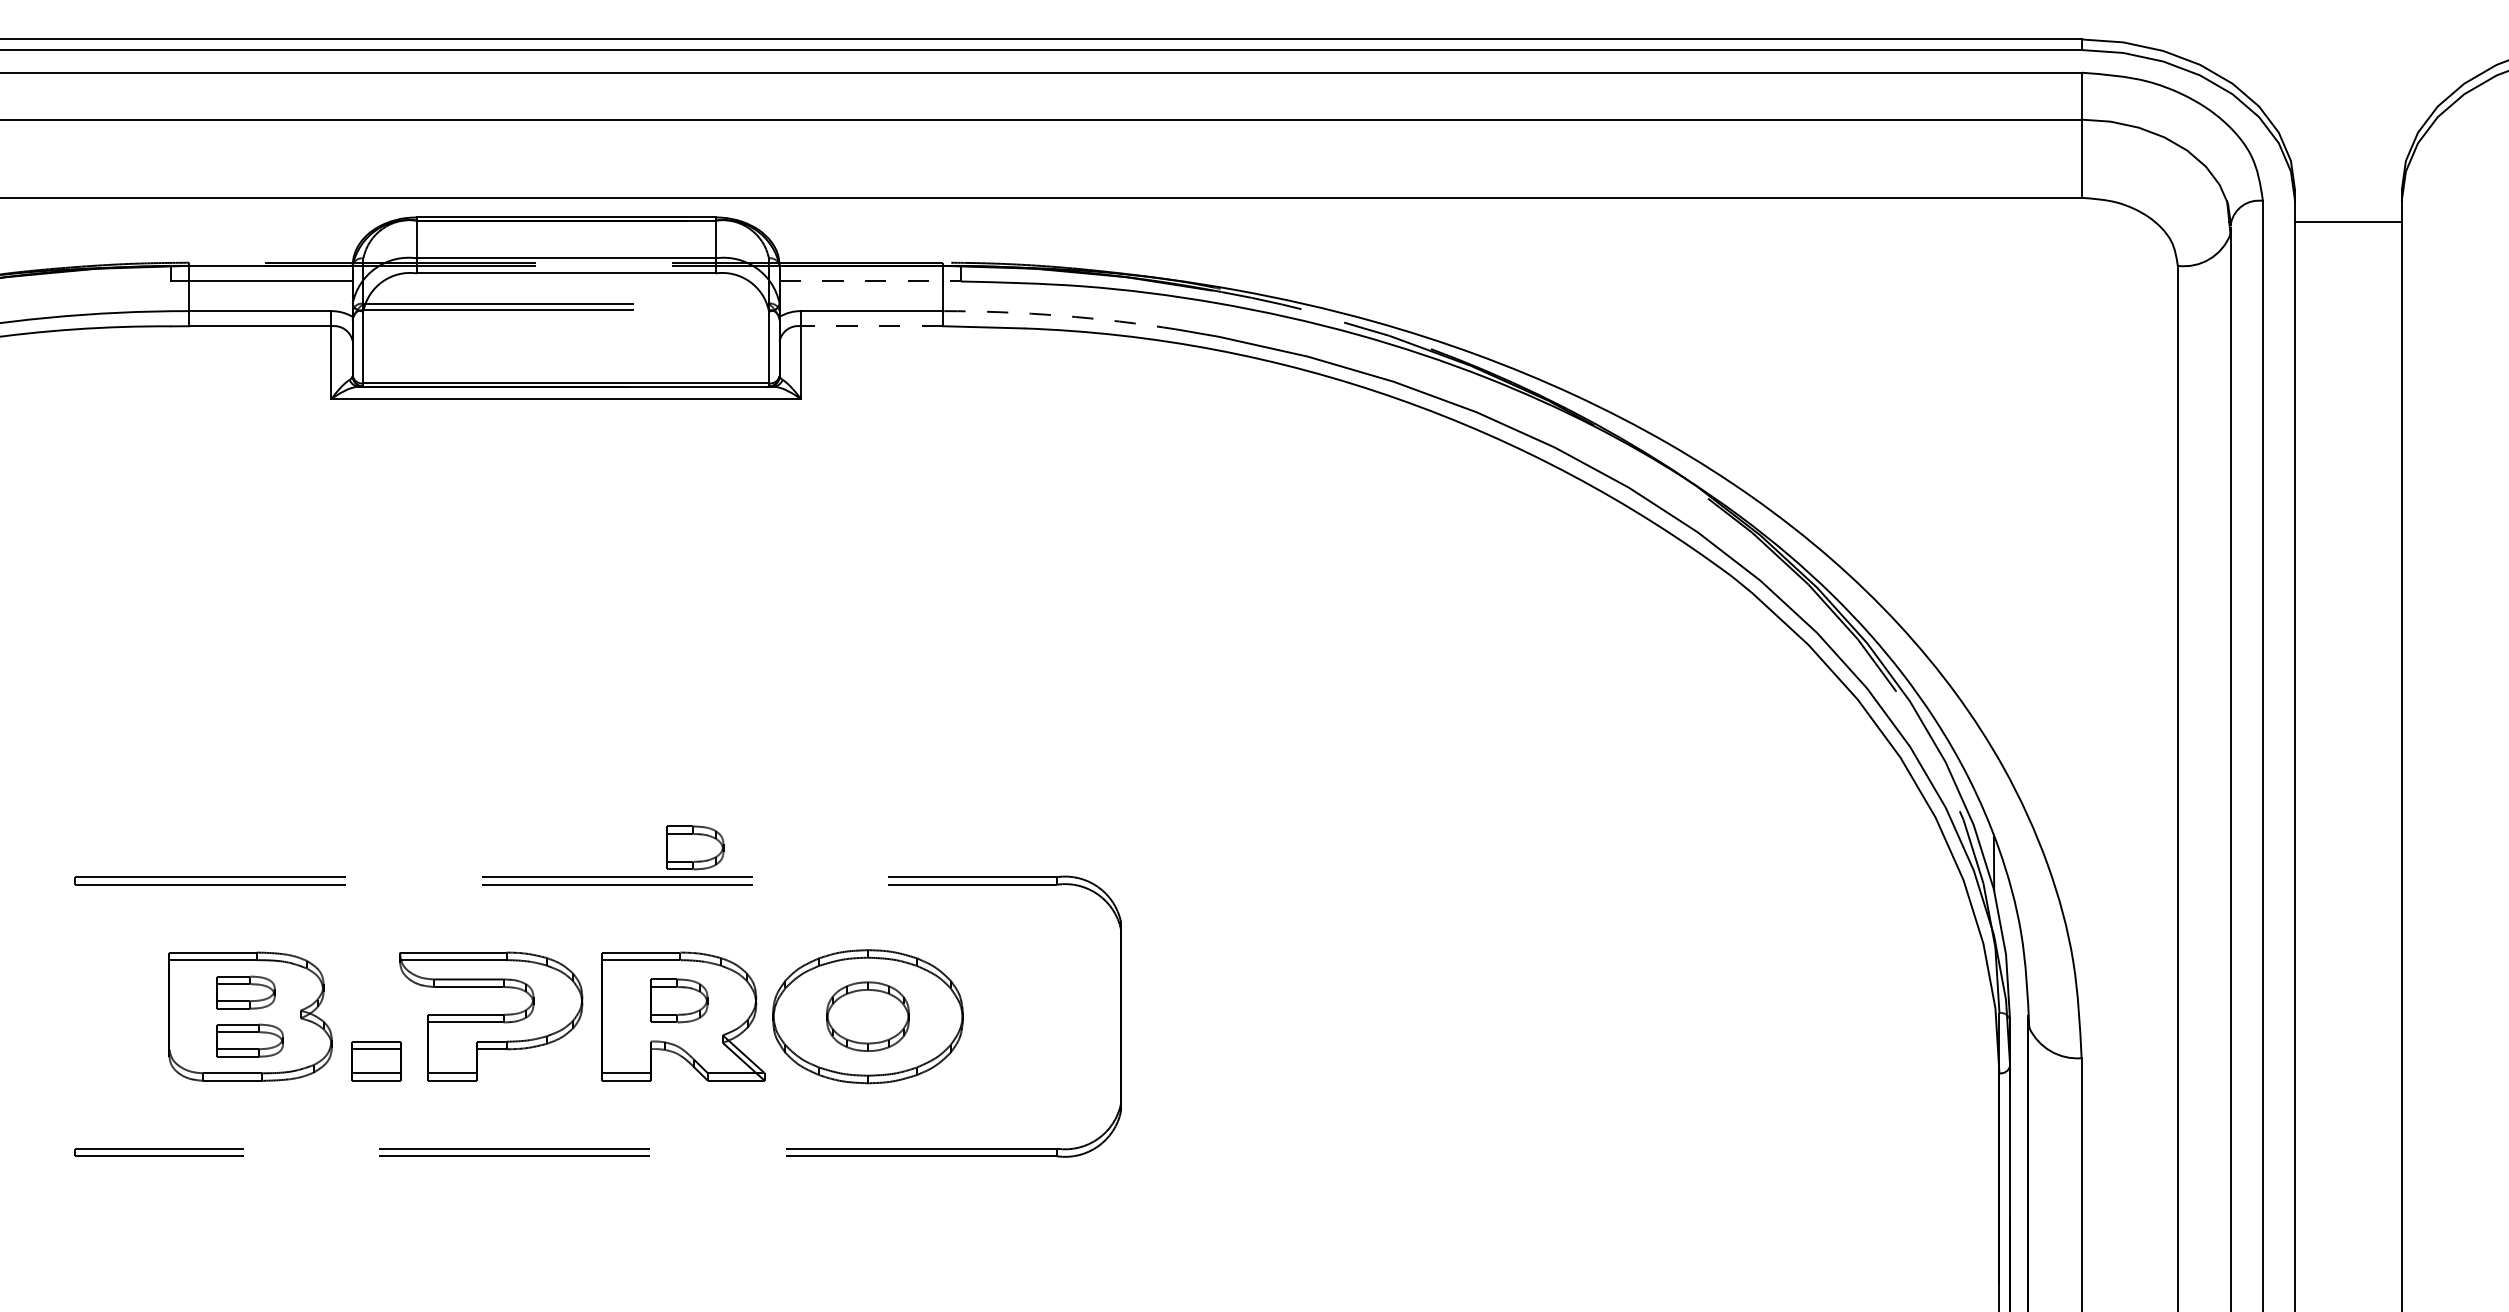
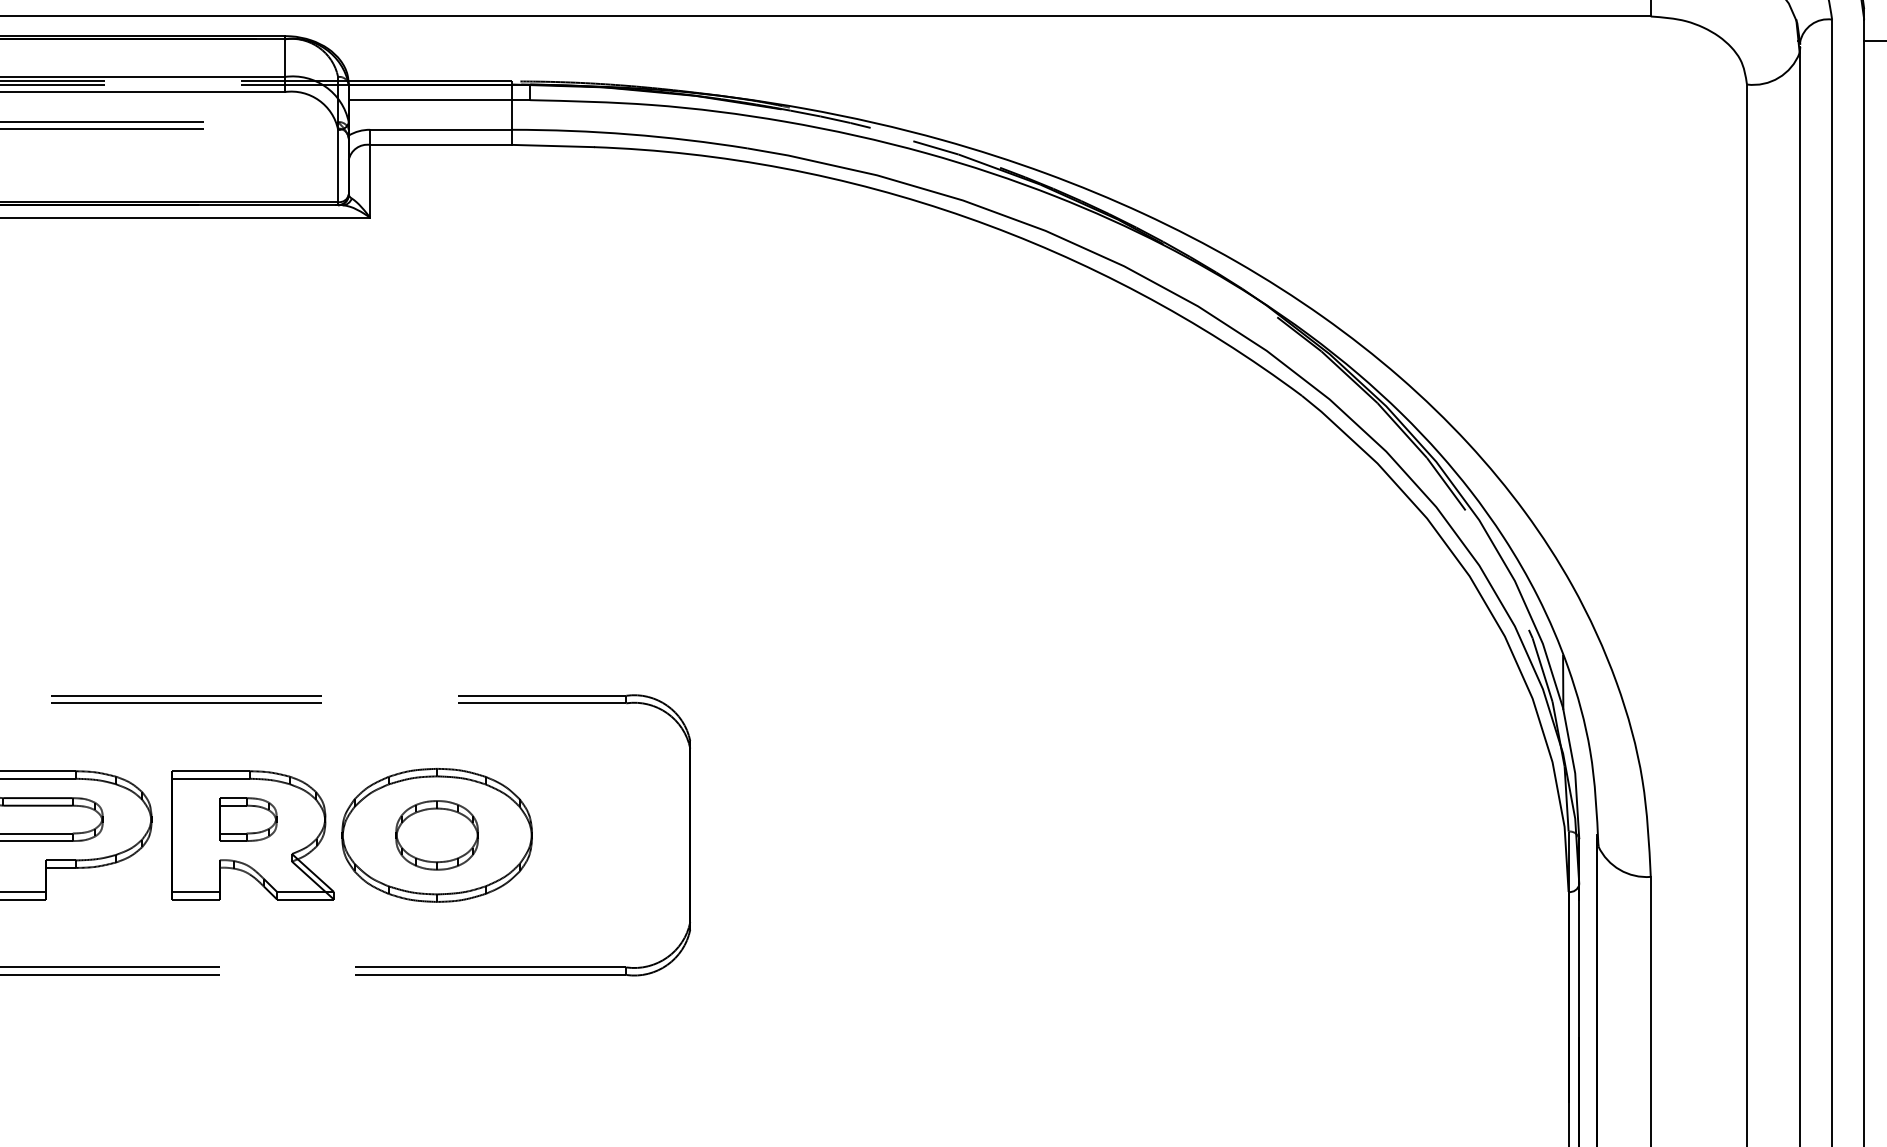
line: (870, 281) -> (439, 100), dashed -> solid
arc: (1060, 315) -> (629, 134), dashed -> solid
line: (871, 326) -> (440, 145), dashed -> solid
part: (695, 847) -> (264, 666), removed

